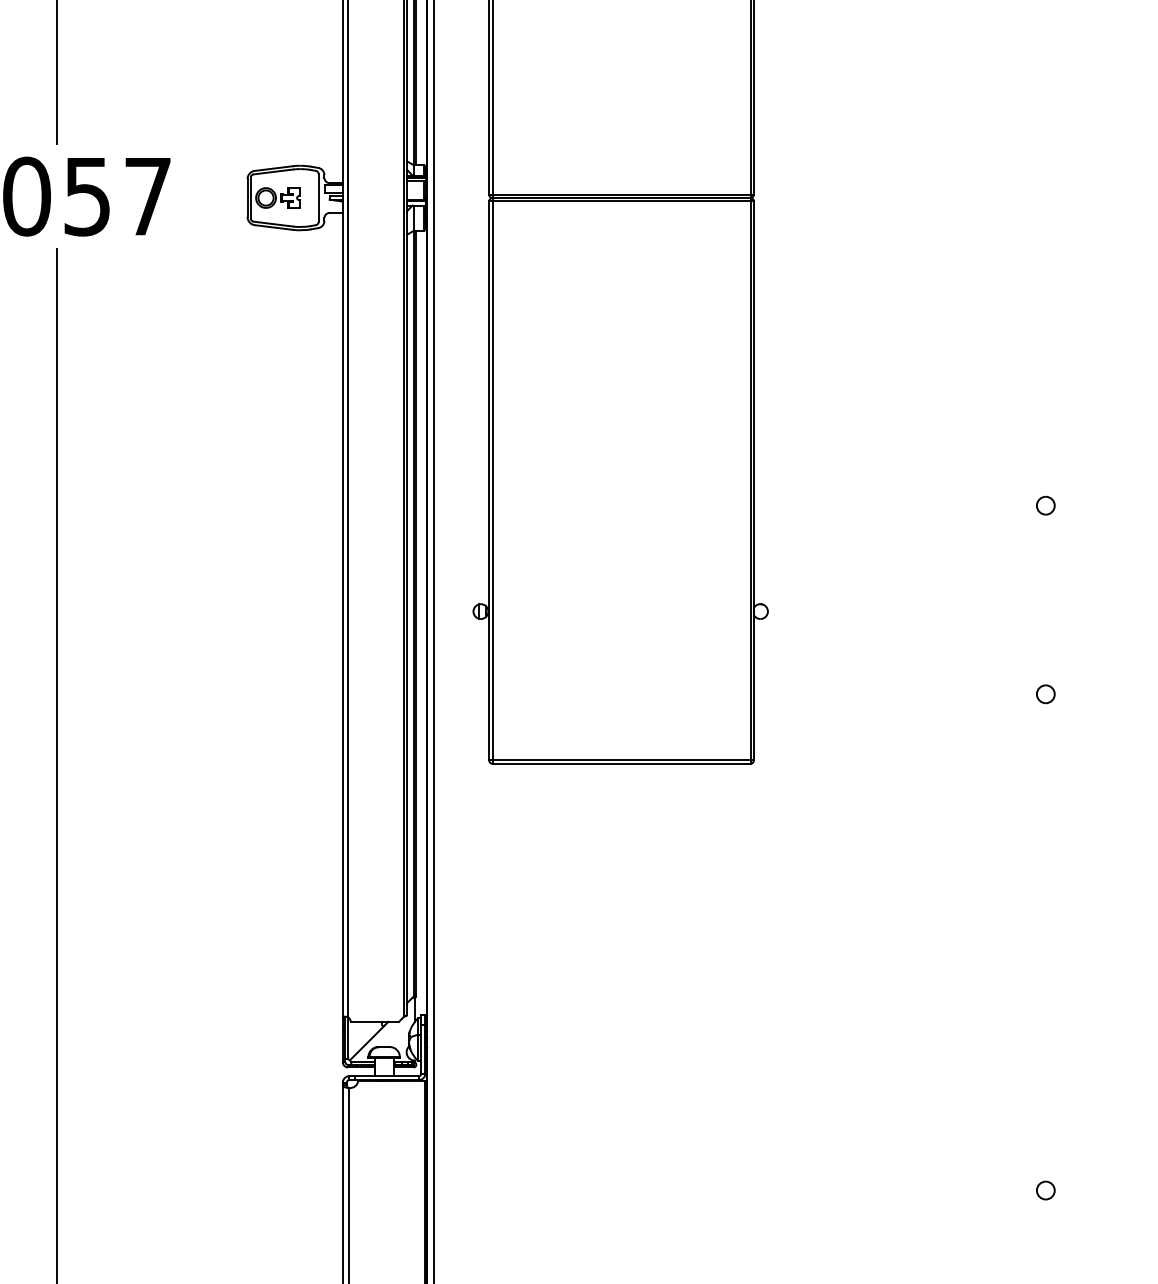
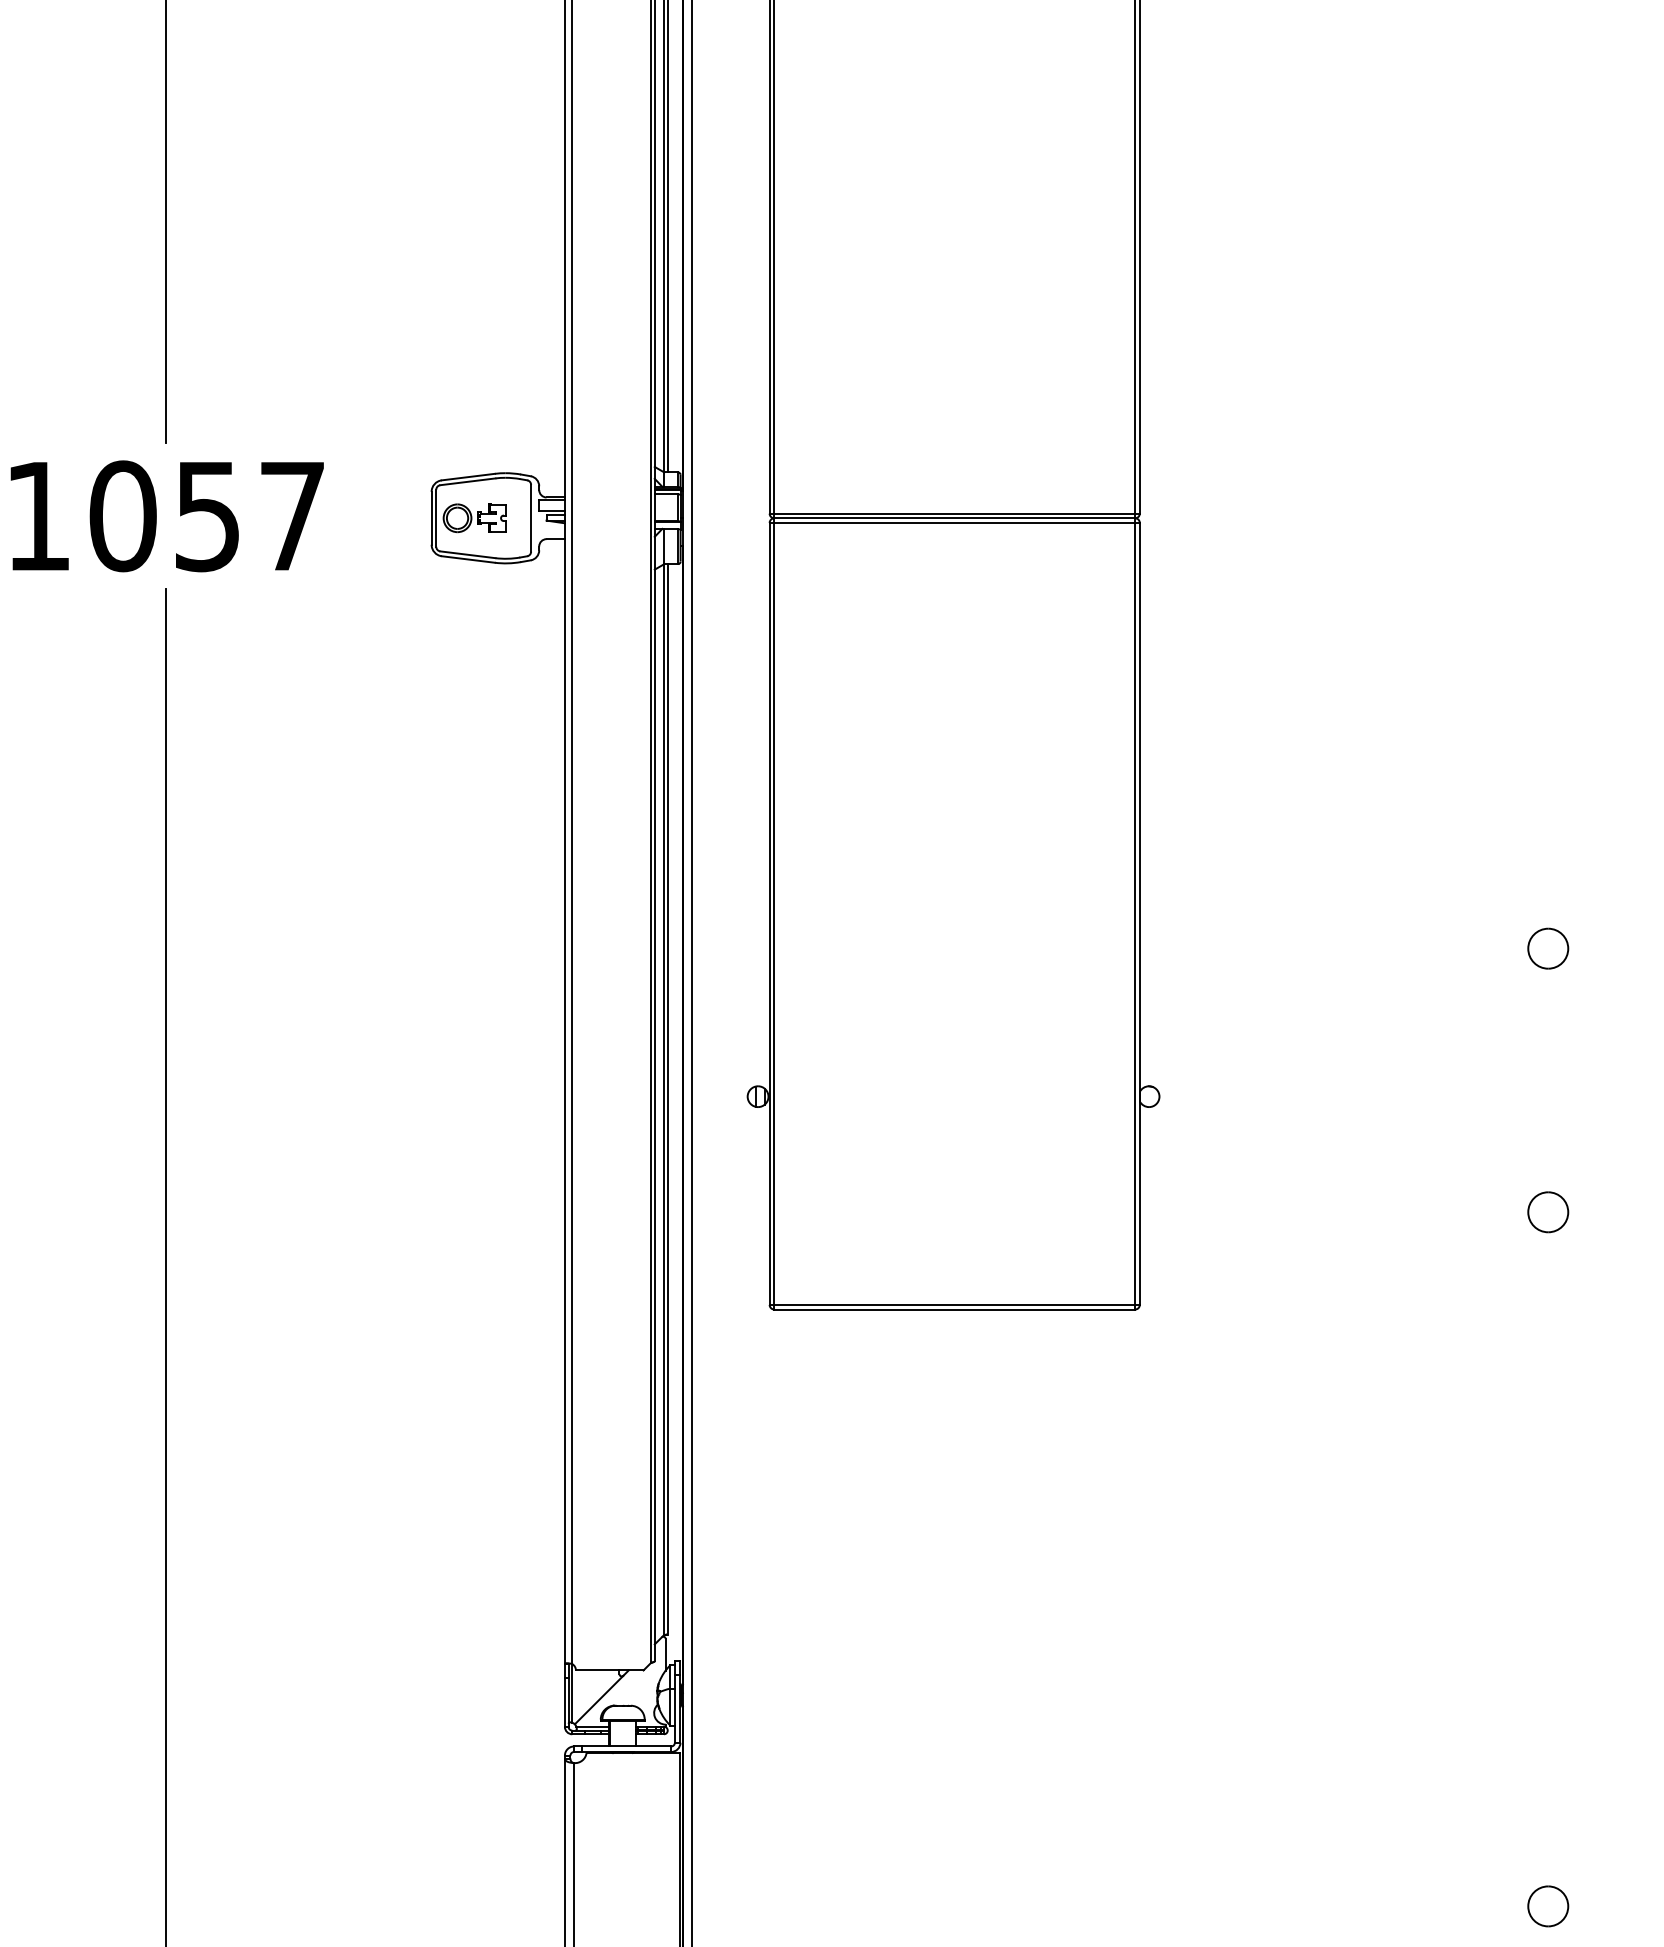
part: (1045, 505) -> (1547, 948), size x1.6
part: (1045, 694) -> (1547, 1212), size x1.6
part: (1045, 1190) -> (1547, 1906), size x1.6

